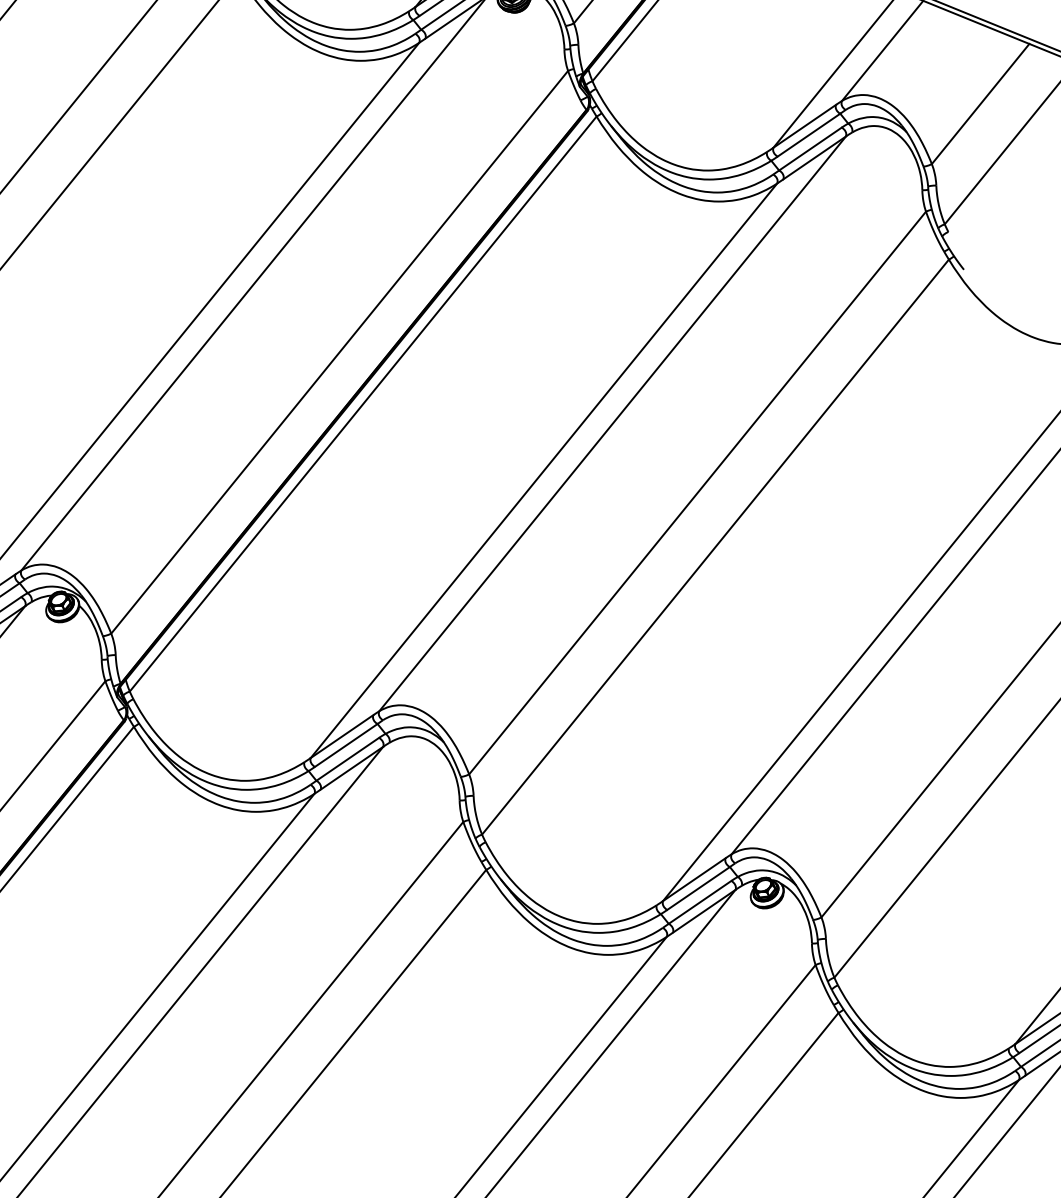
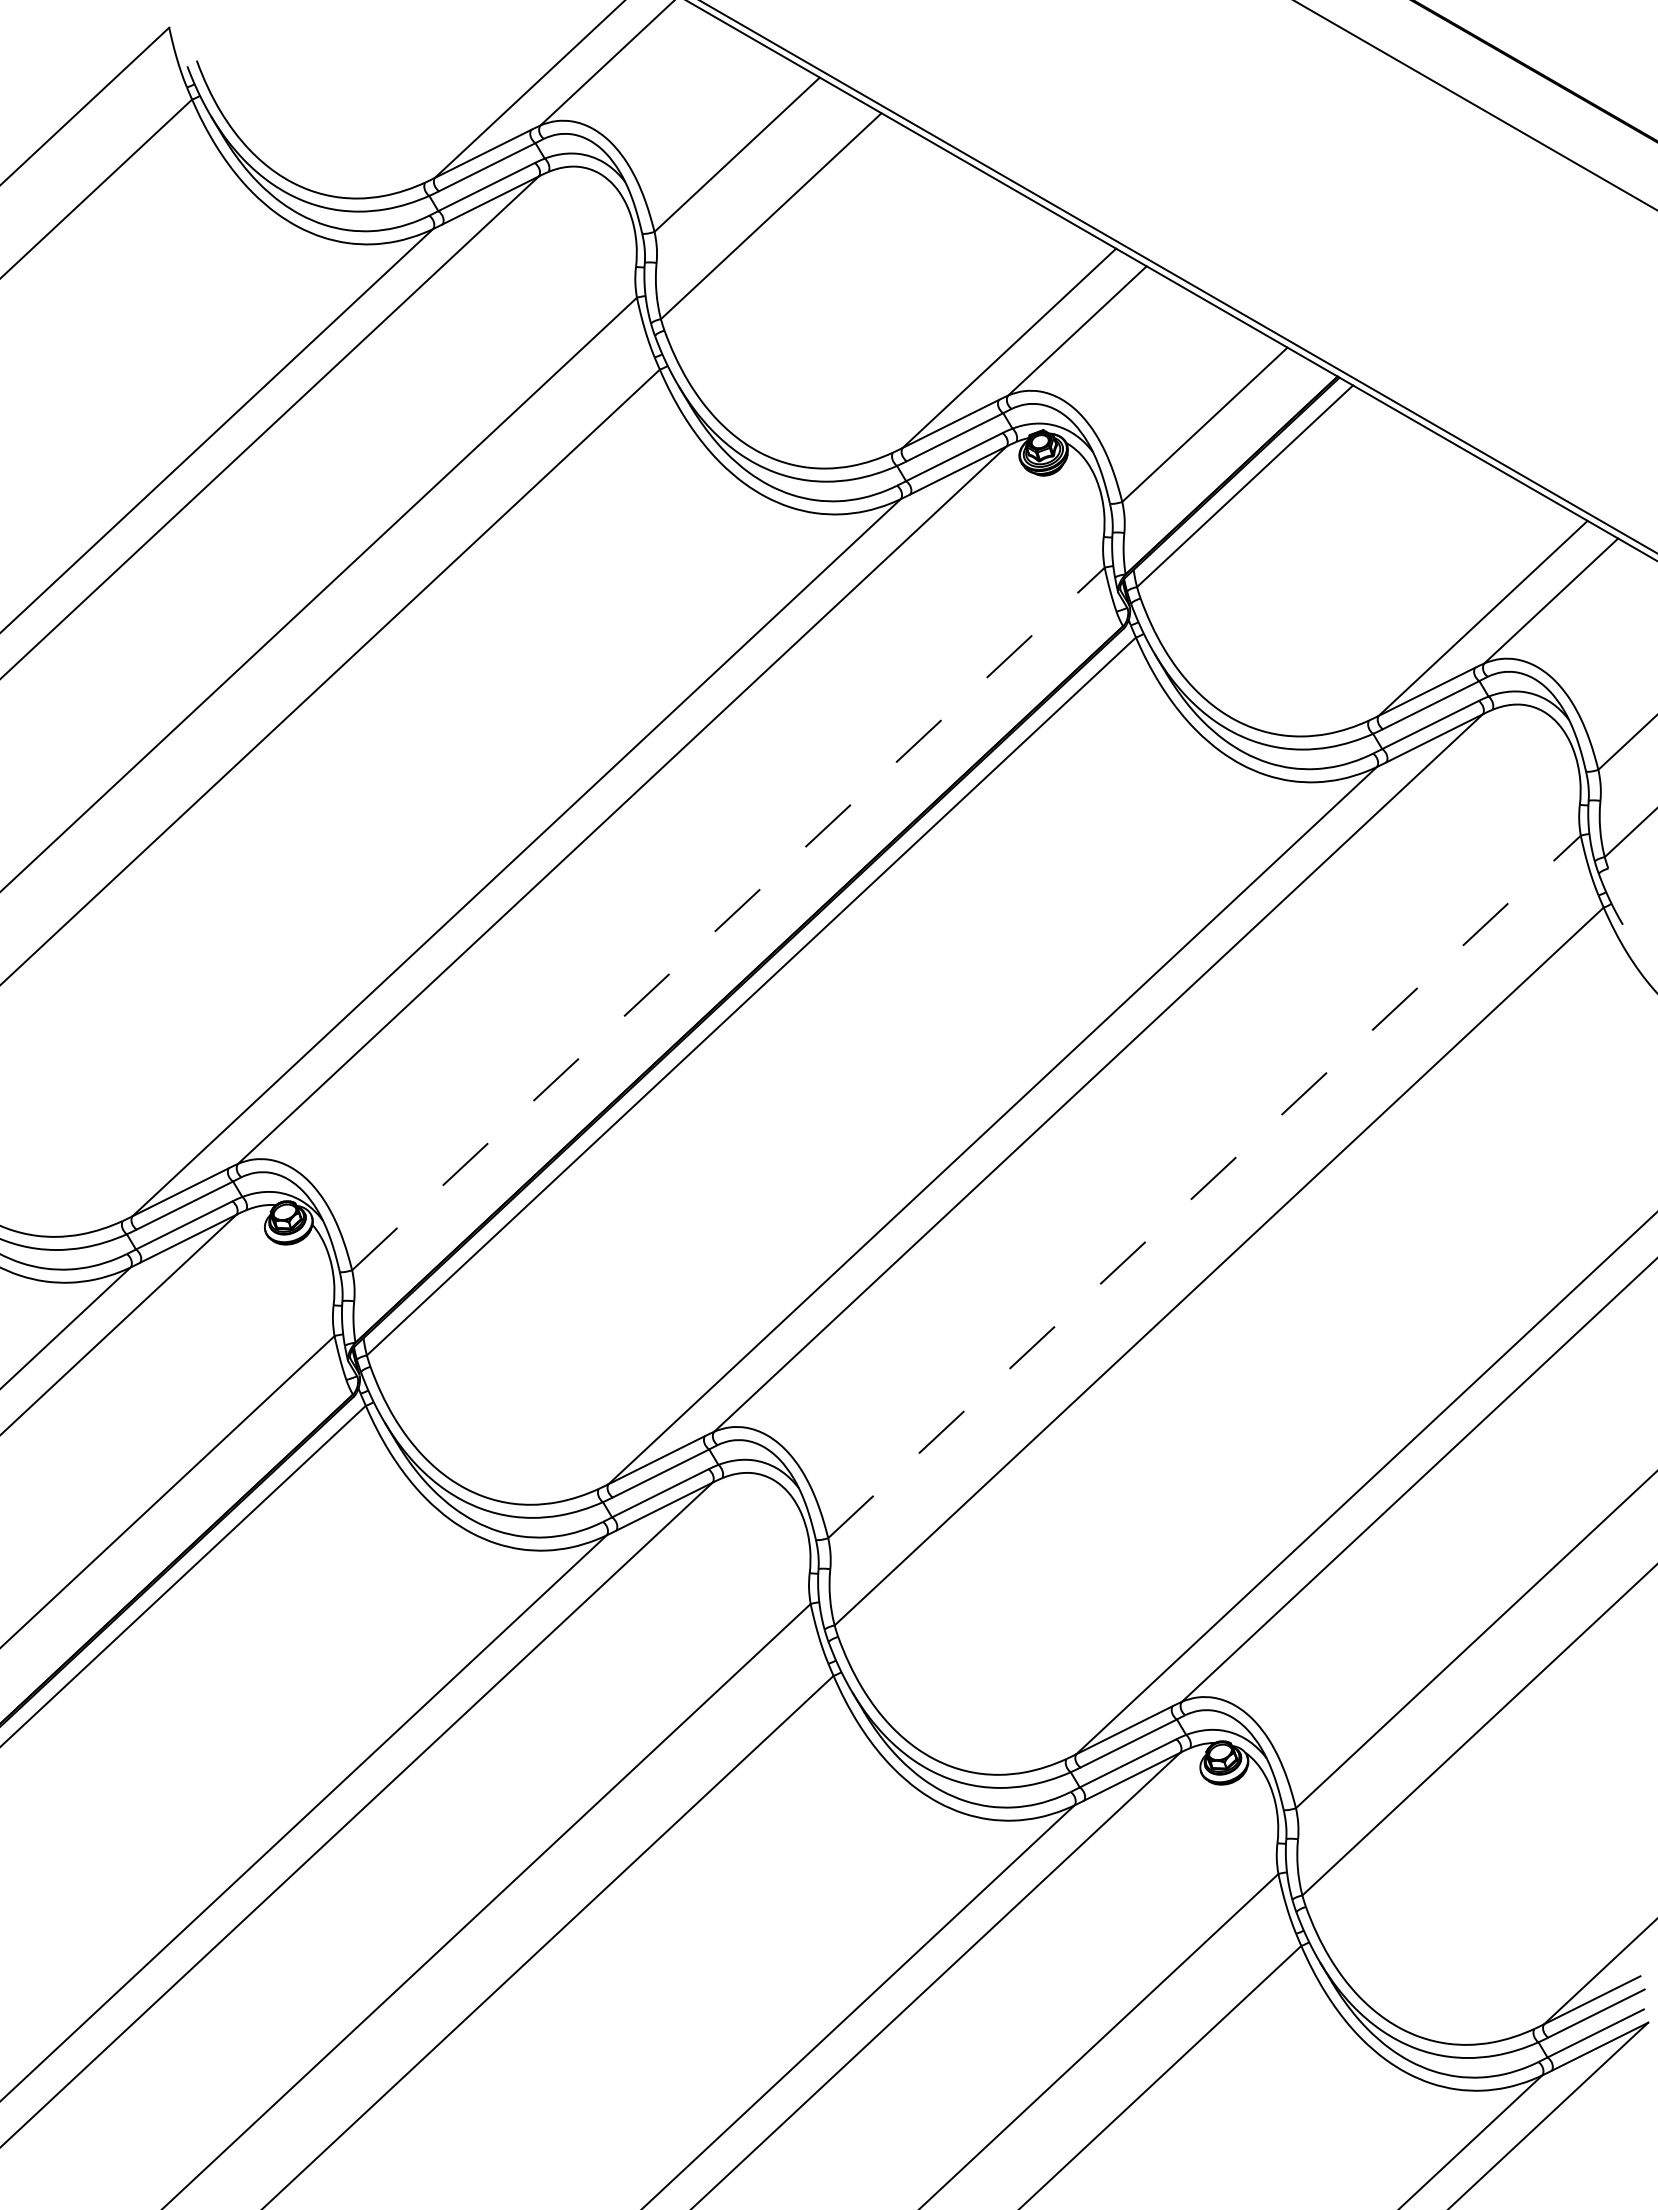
line: (339, 352) -> (728, 919), solid -> dashed
line: (697, 492) -> (1204, 1186), solid -> dashed

